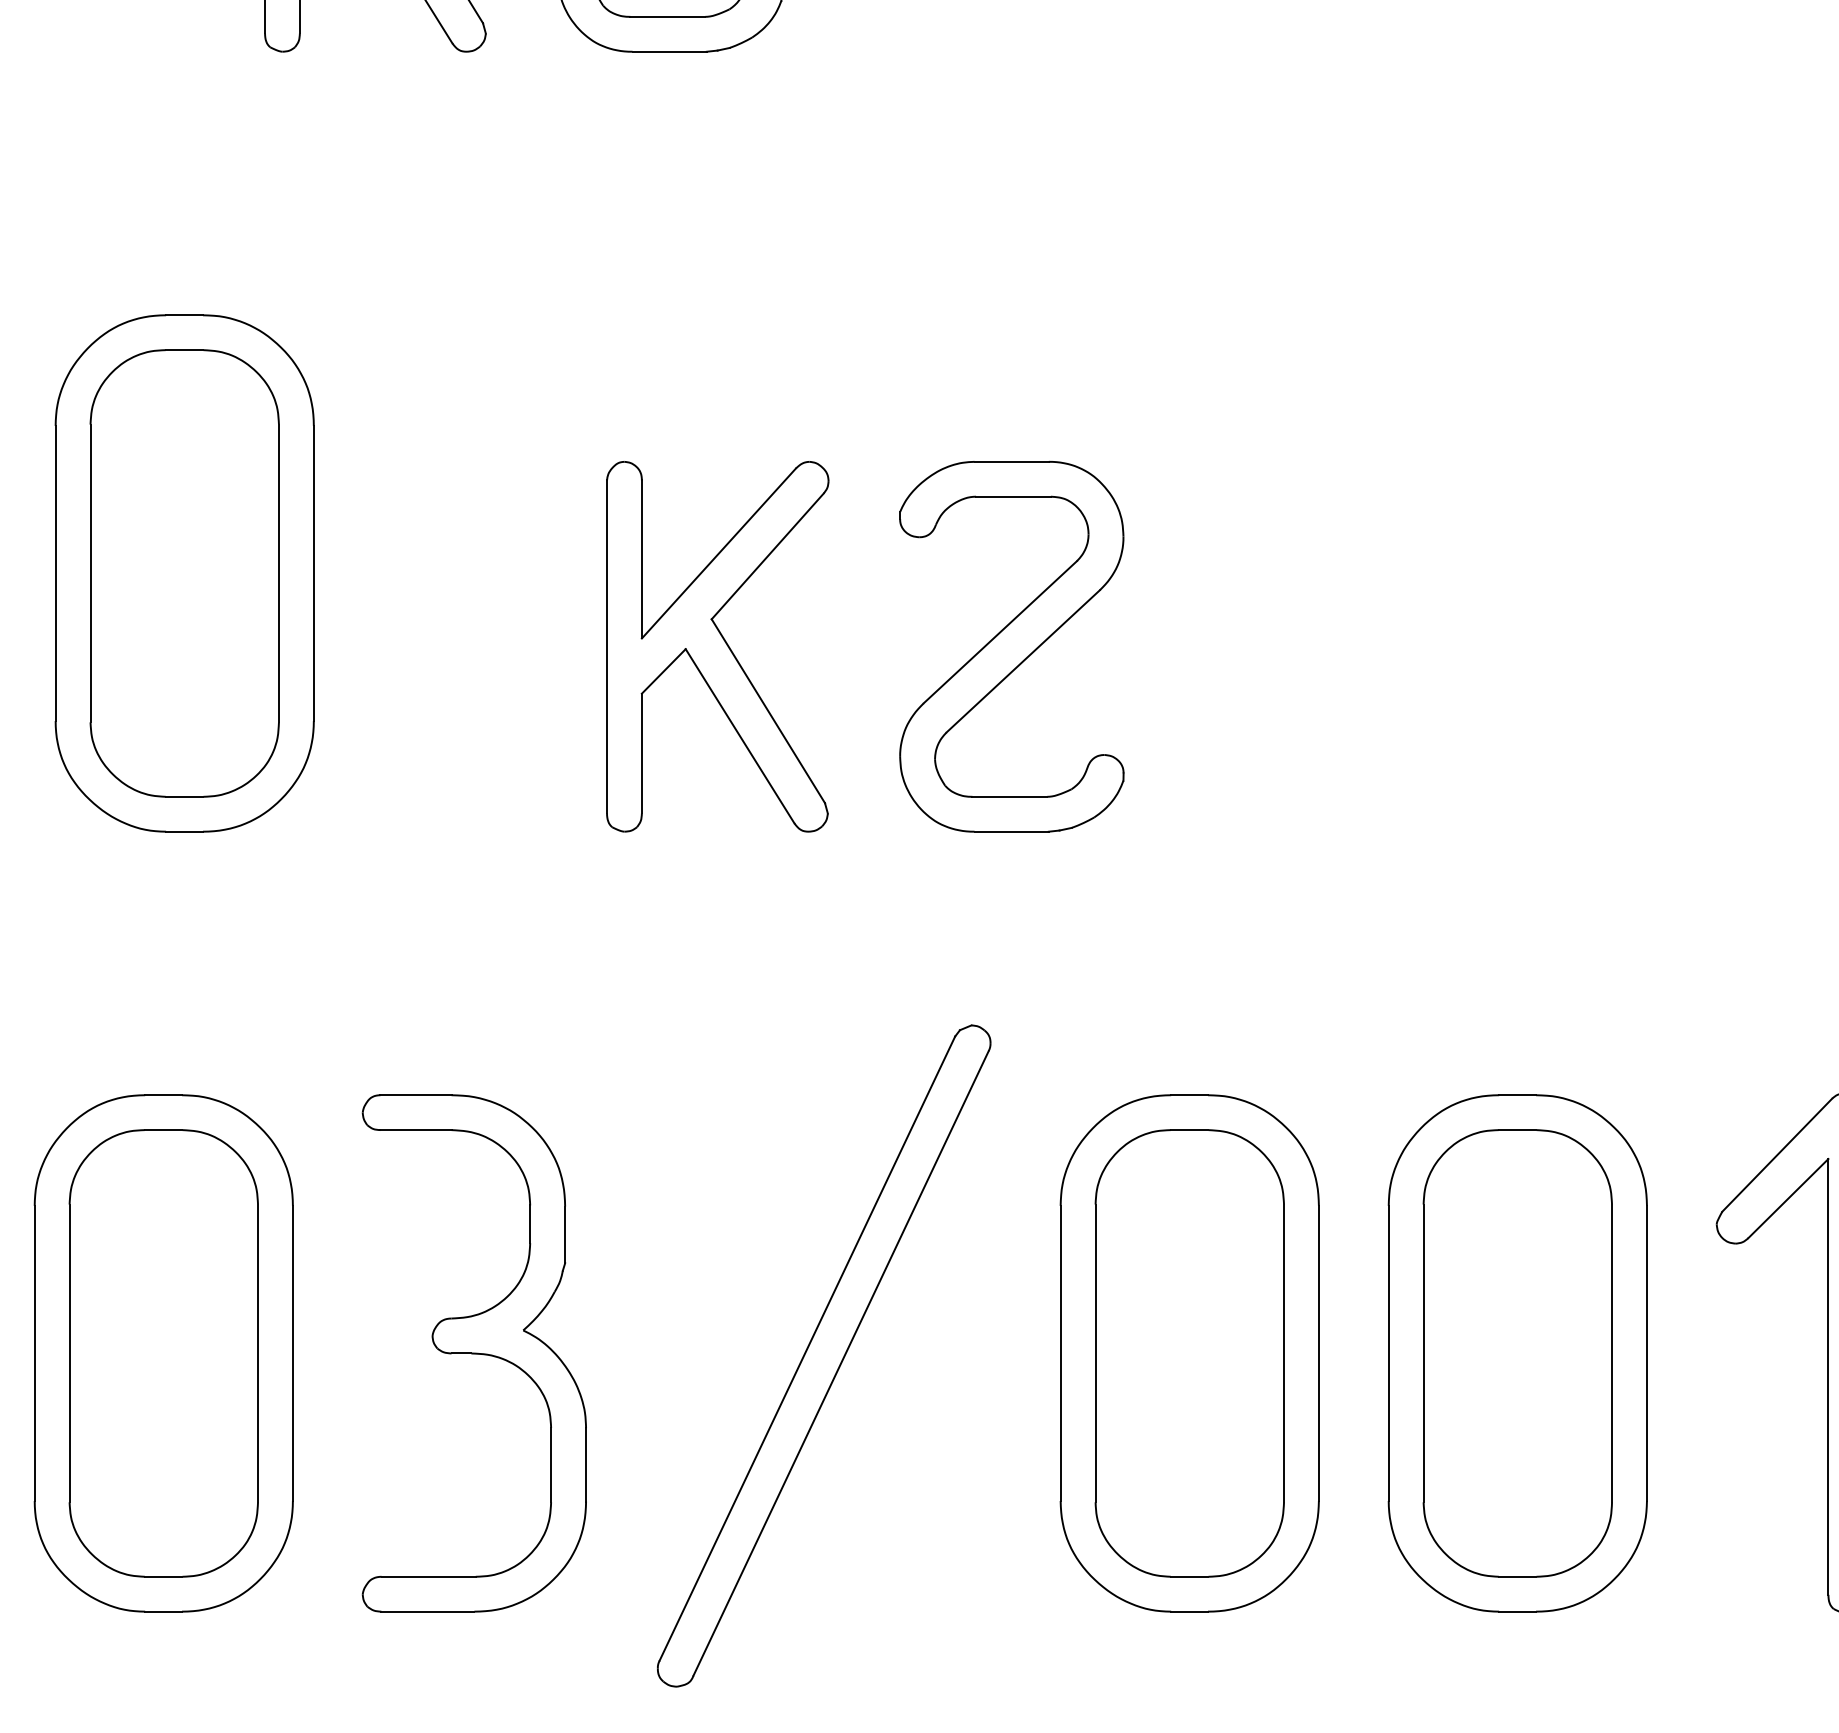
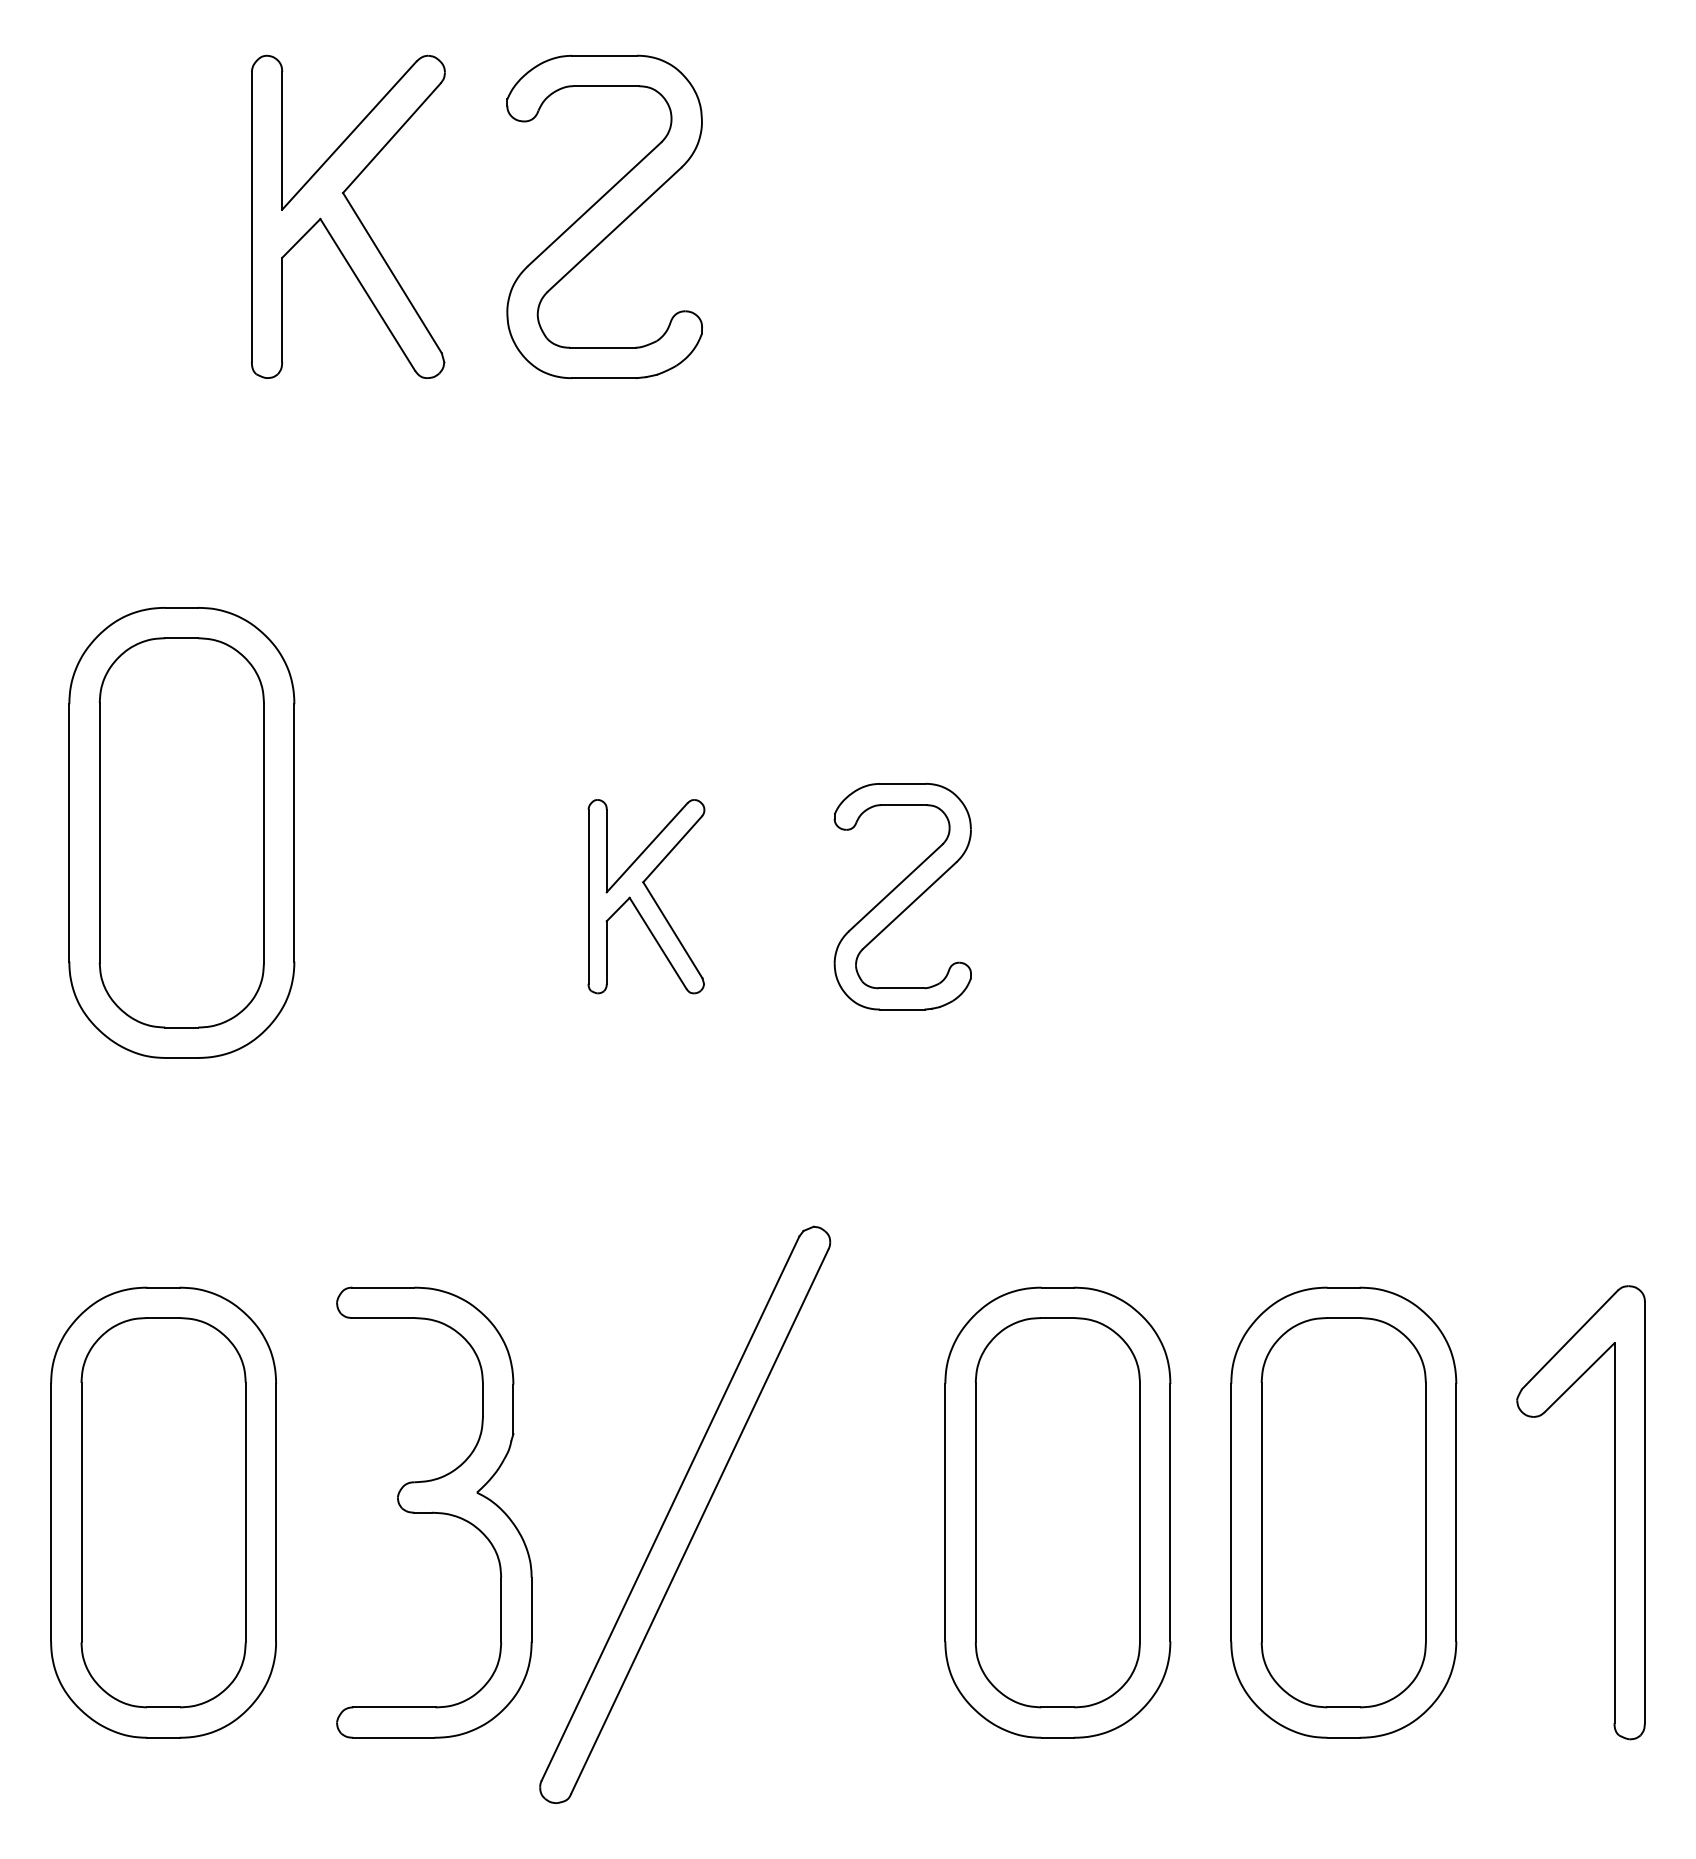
part: (717, 646) -> (646, 896), size x0.6
part: (1011, 646) -> (902, 896), size x0.7
part: (824, 1355) -> (685, 1514), moved

